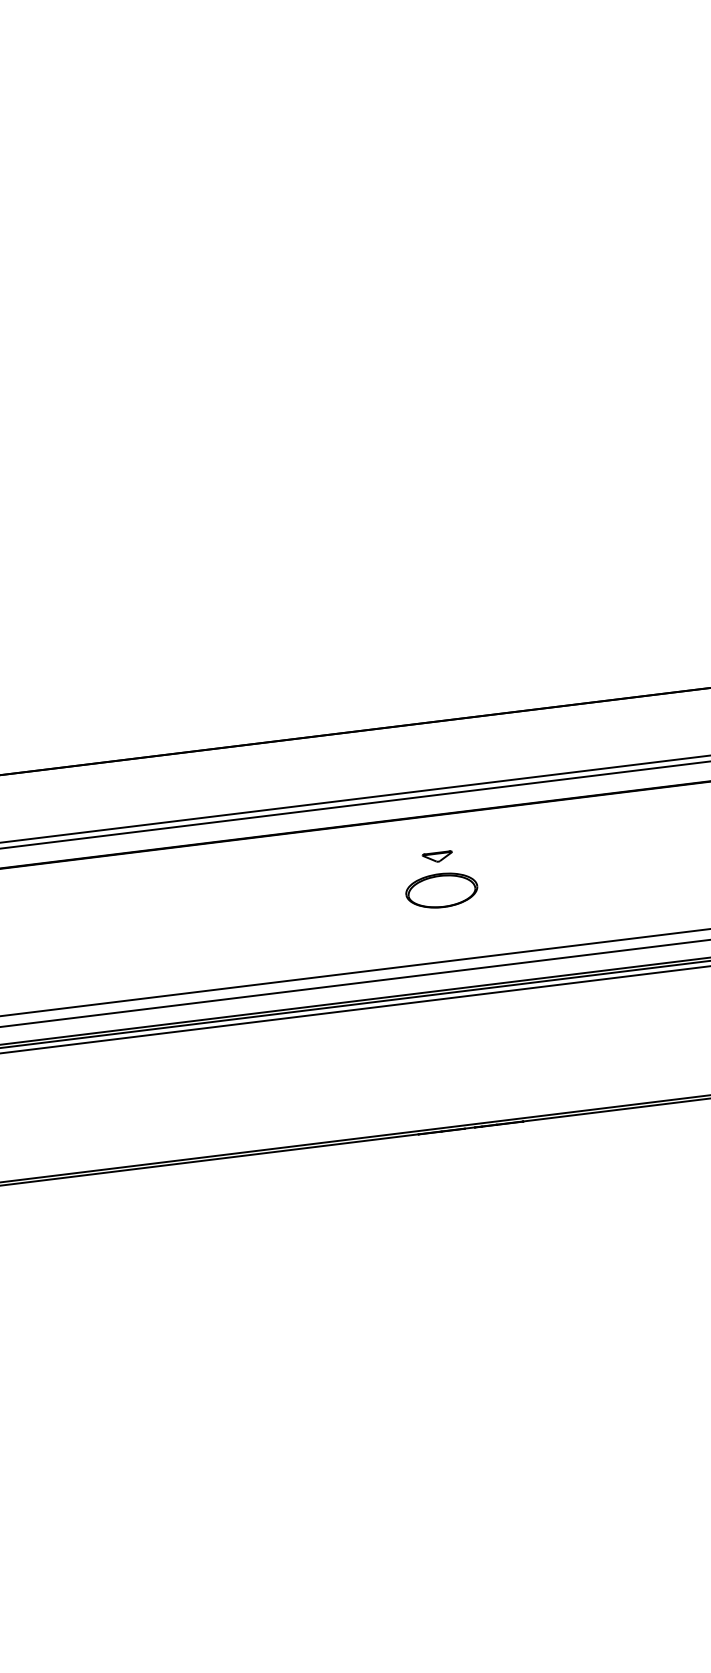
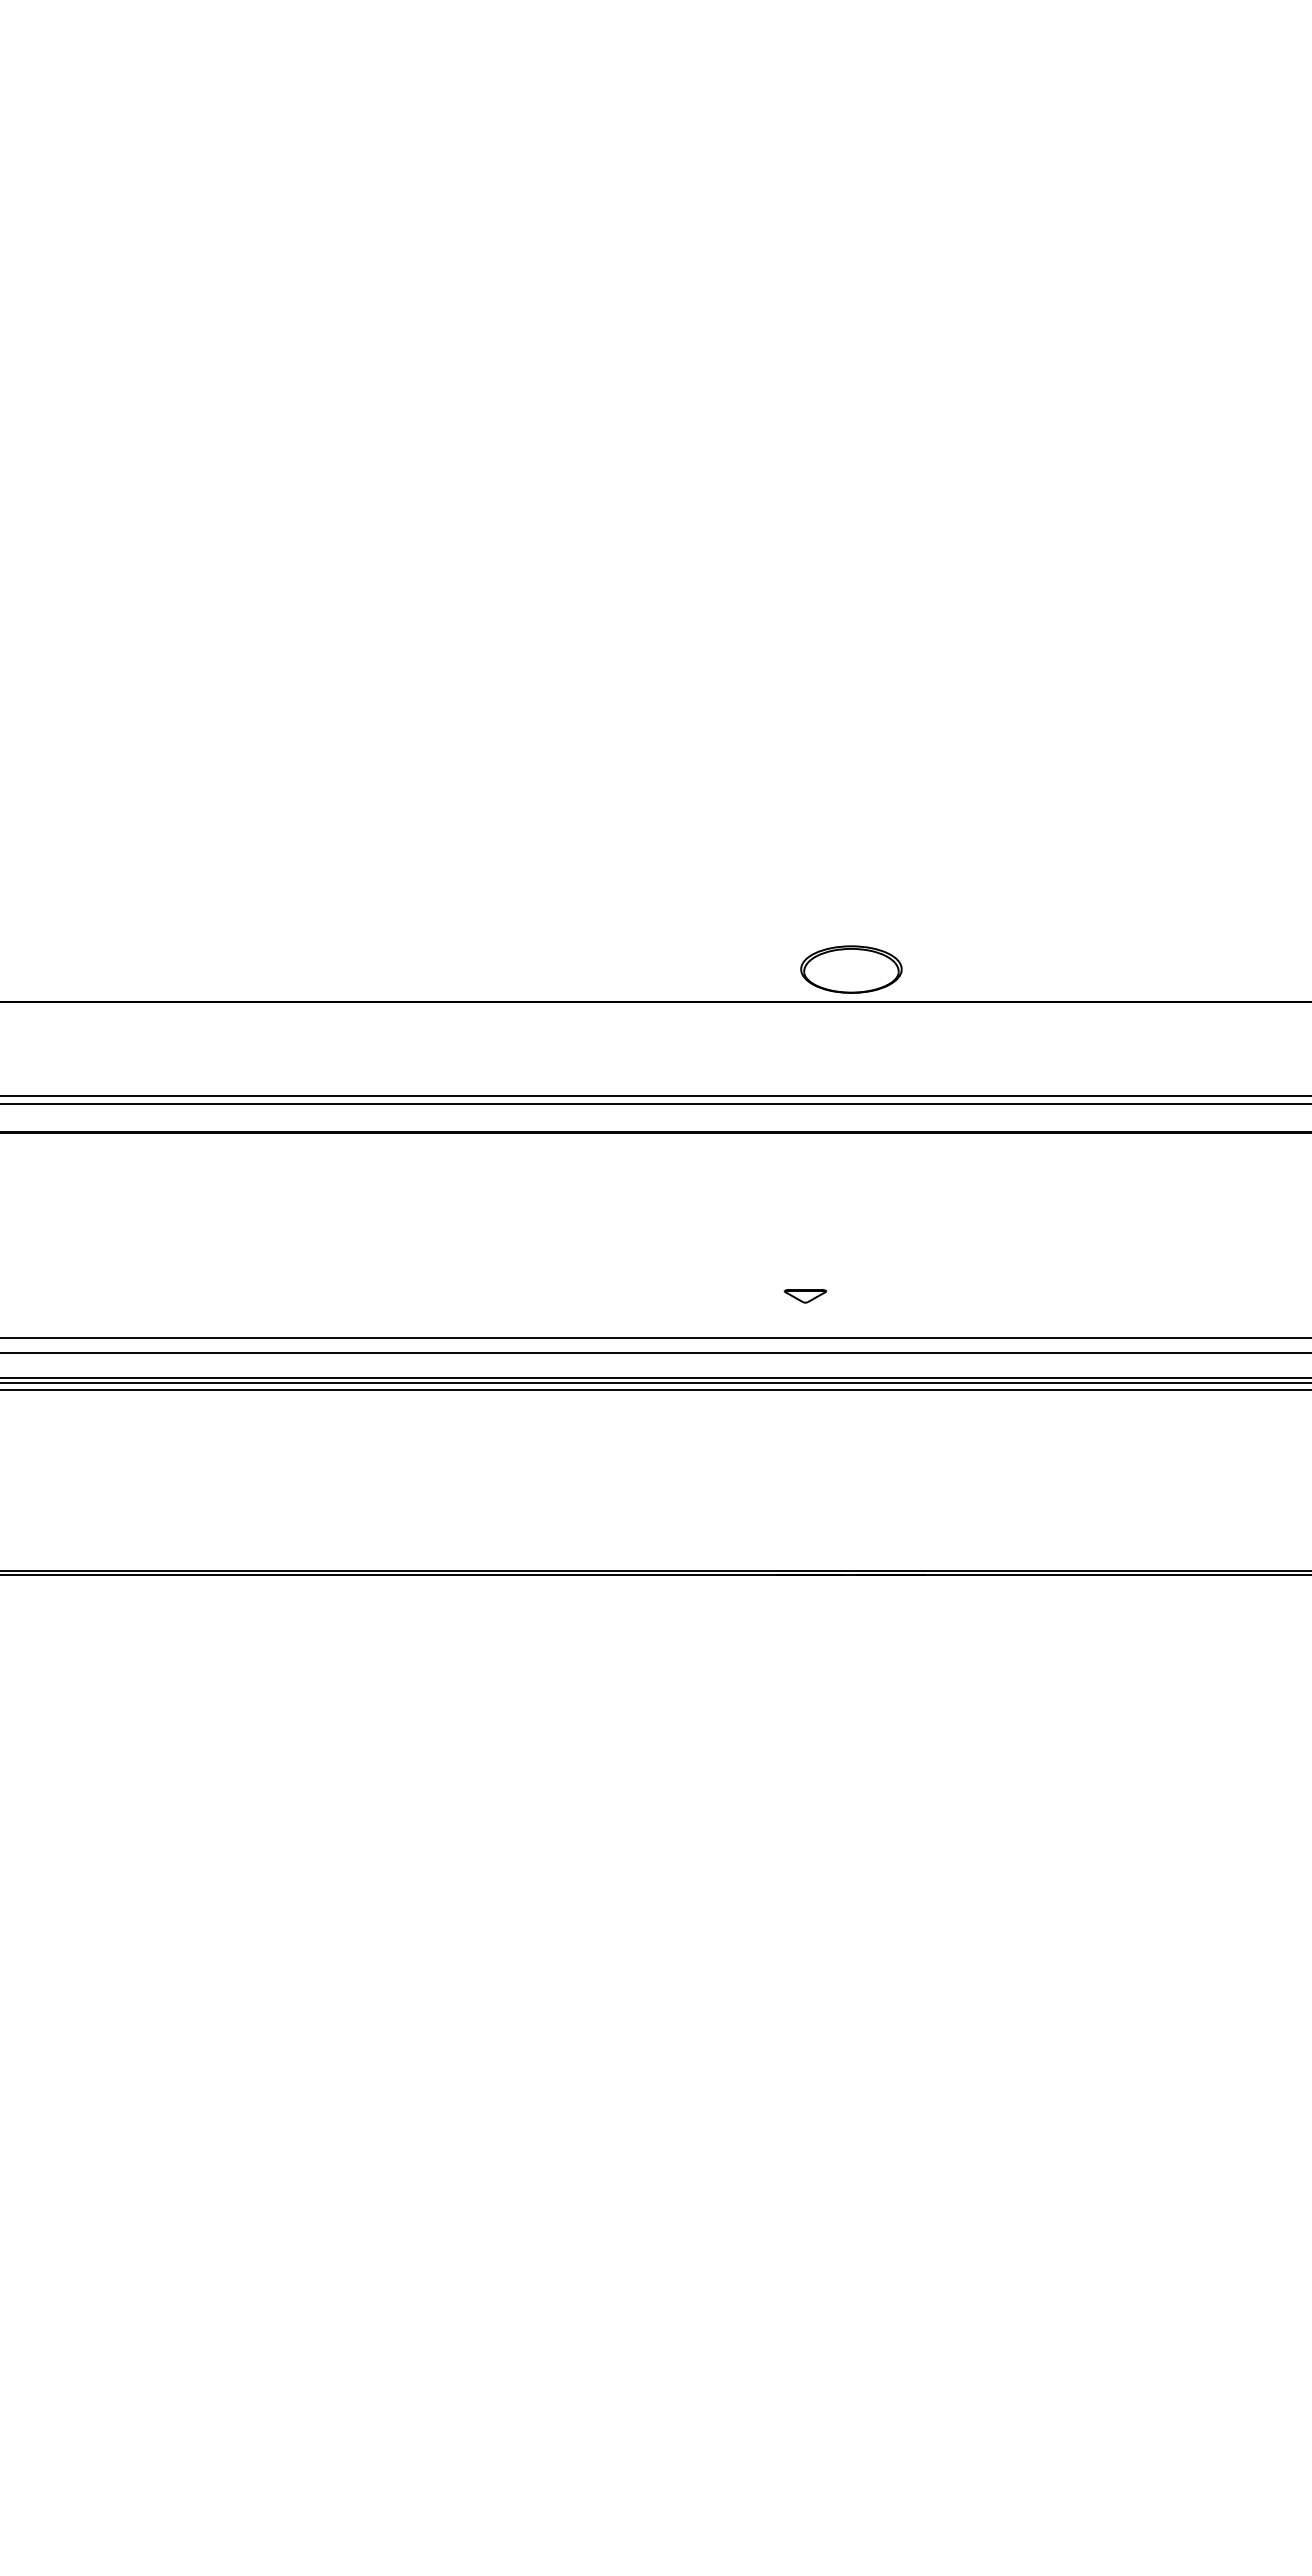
part: (437, 857) -> (804, 1296), moved
part: (441, 890) -> (851, 969), moved

